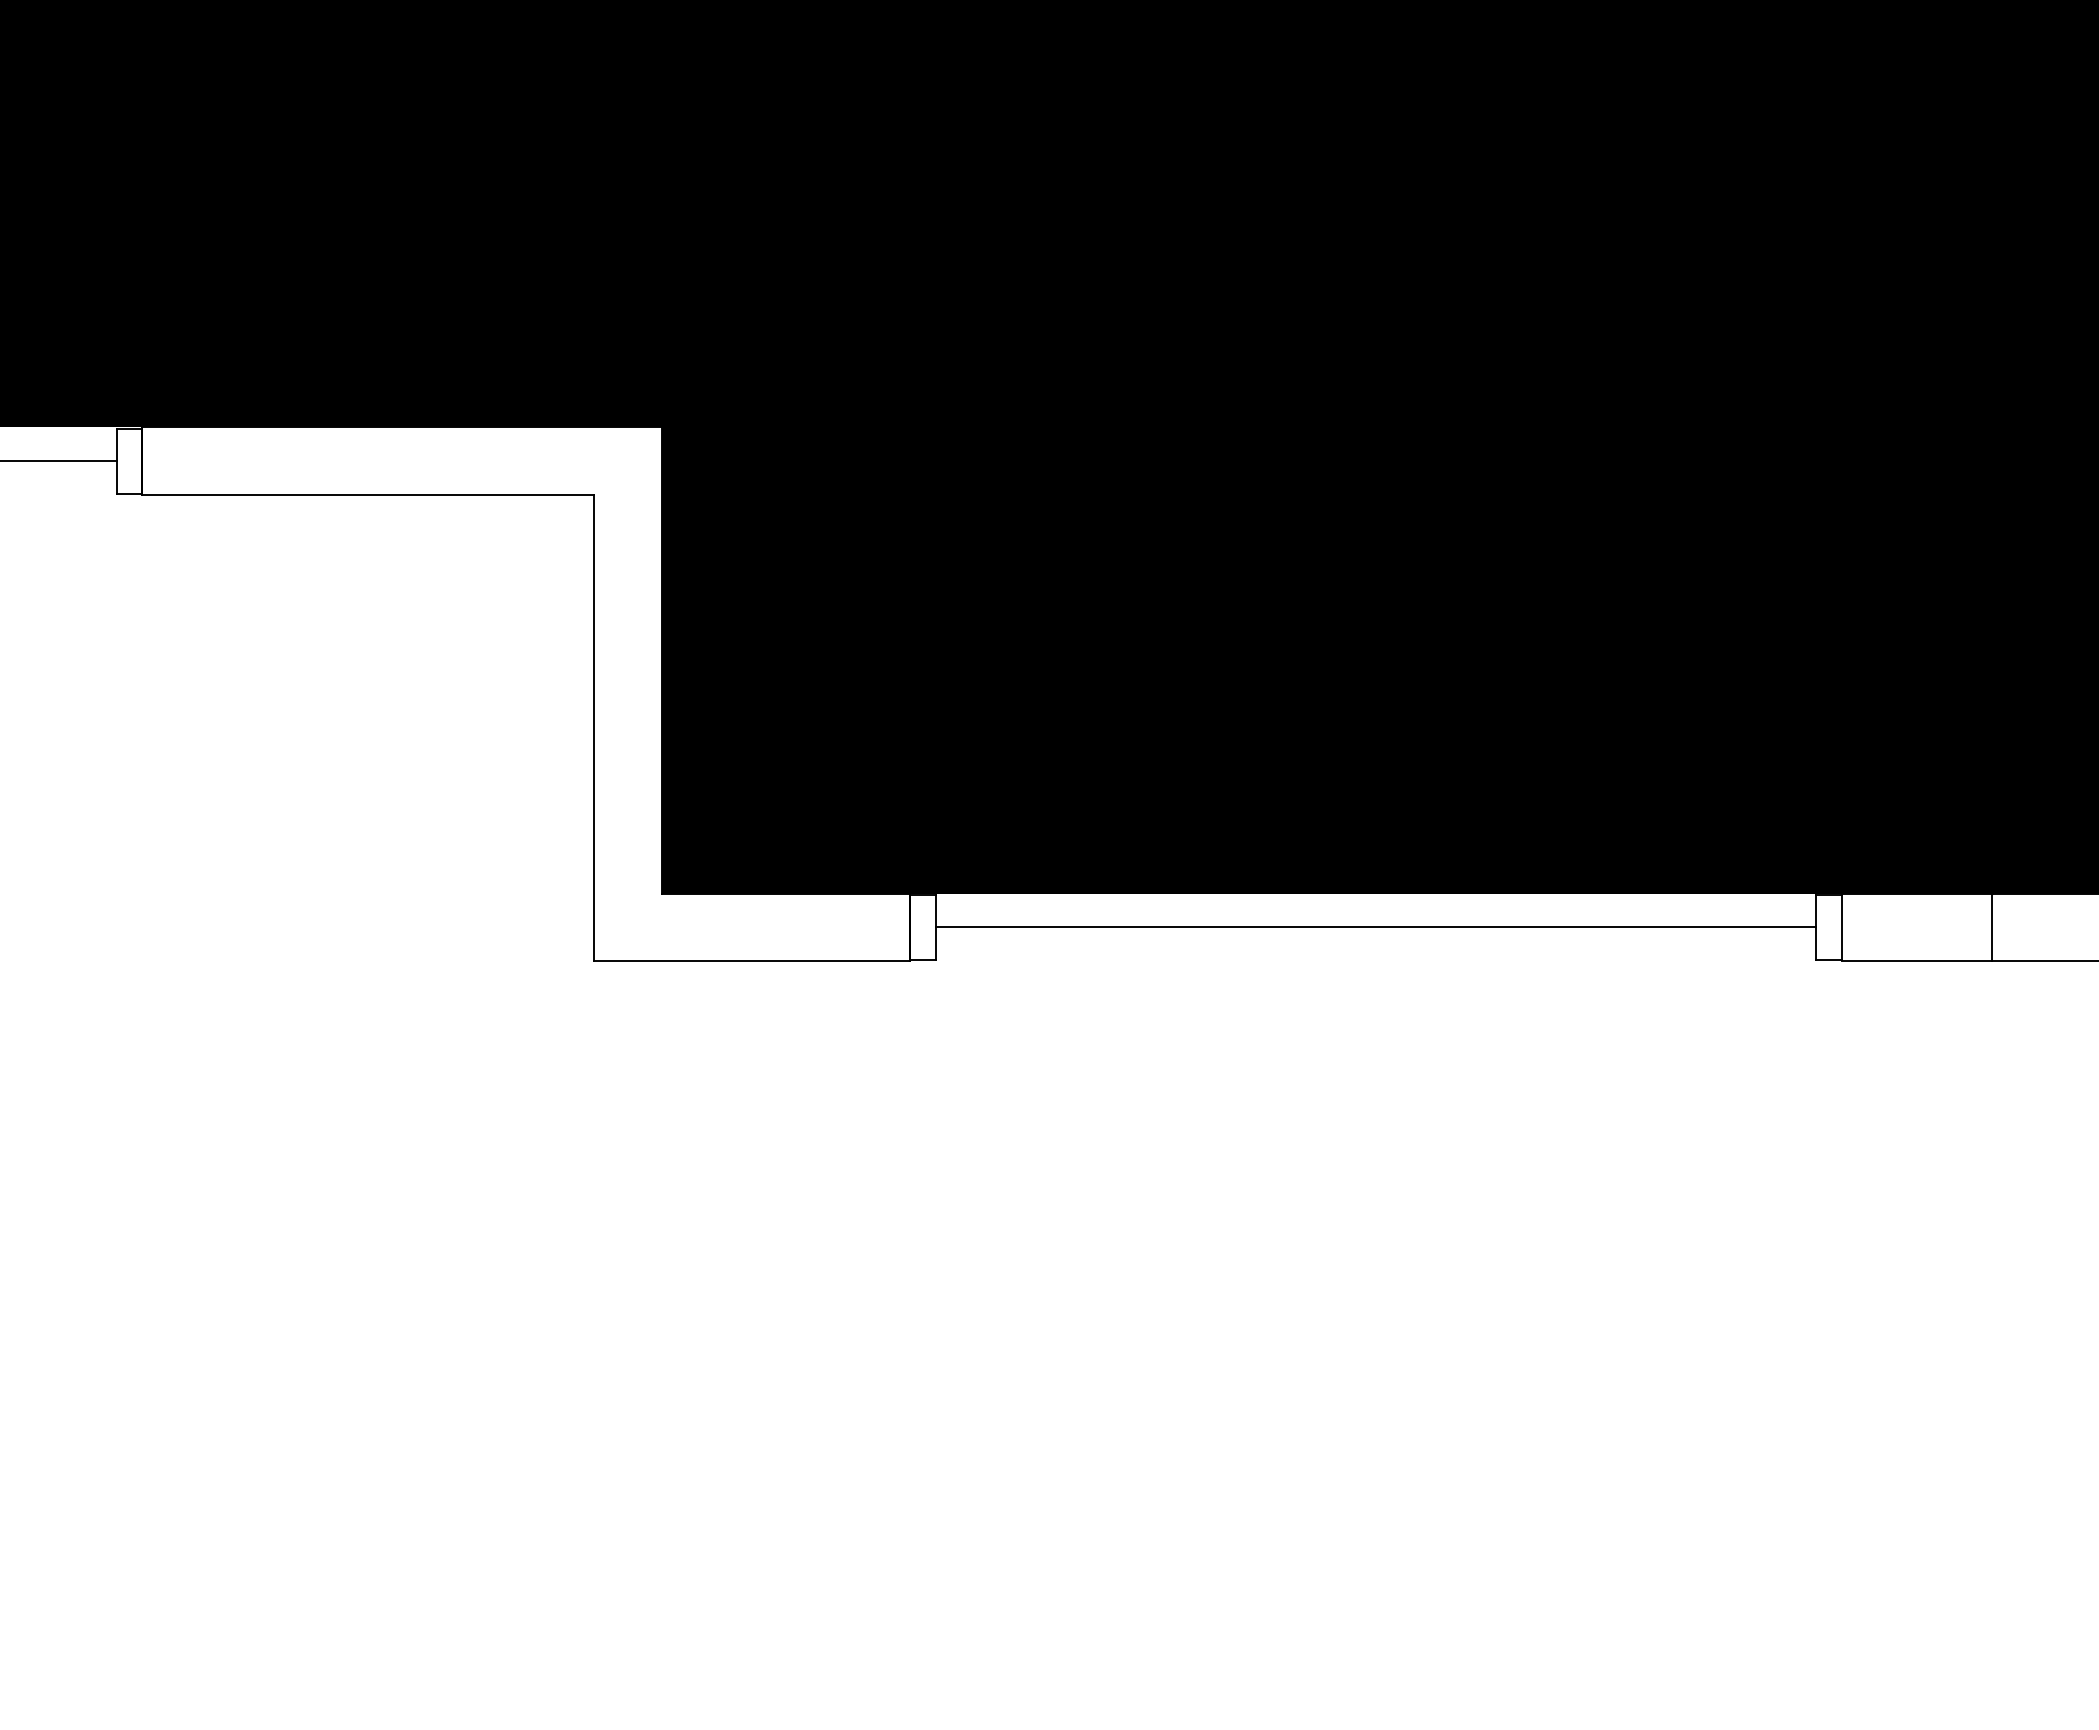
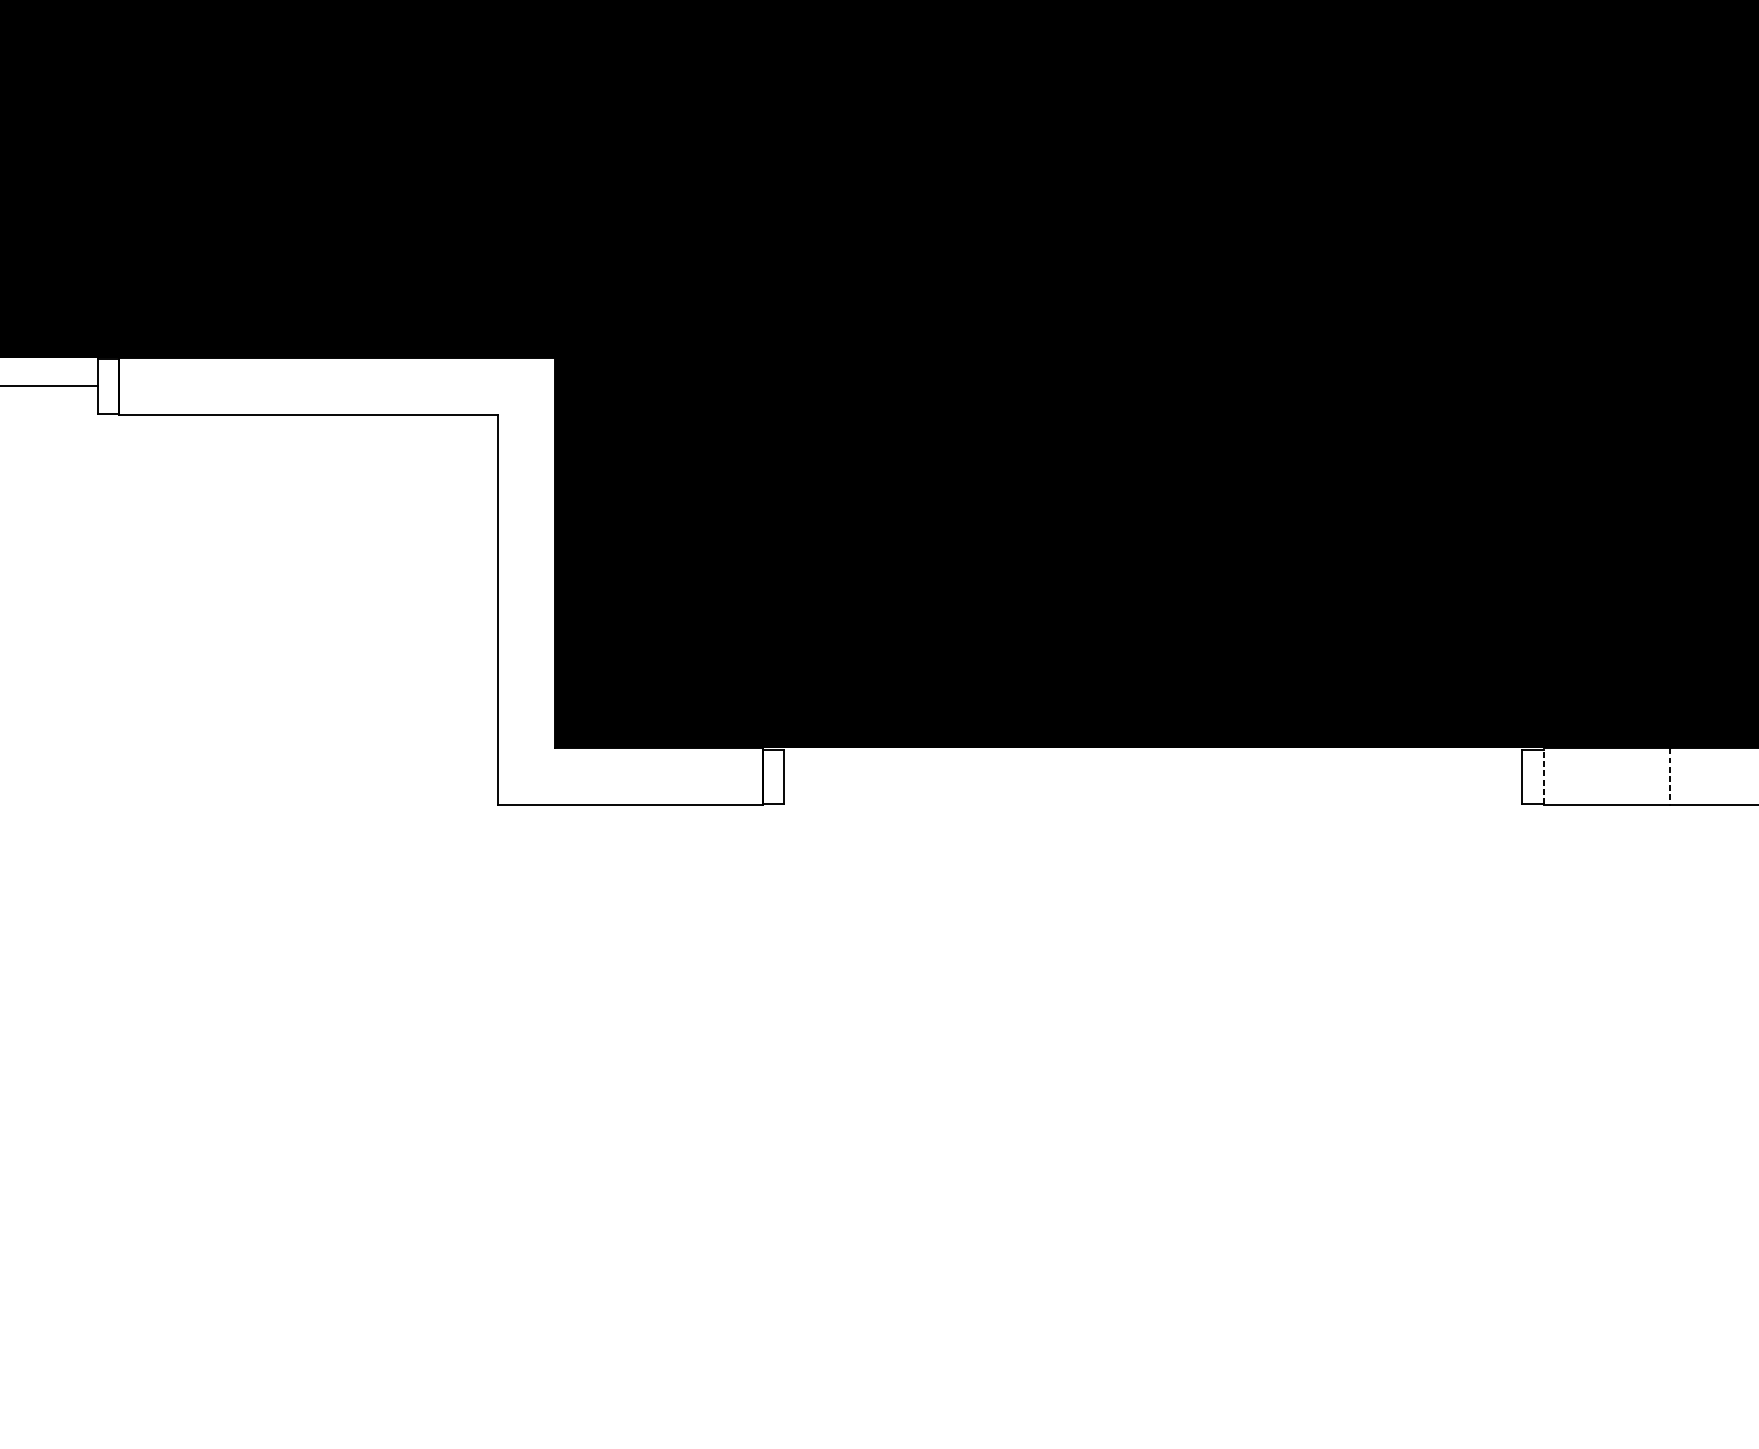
line: (1842, 926) -> (1543, 776), solid -> dashed
line: (1375, 927) -> (1152, 776), removed
line: (1992, 927) -> (1669, 776), solid -> dashed

